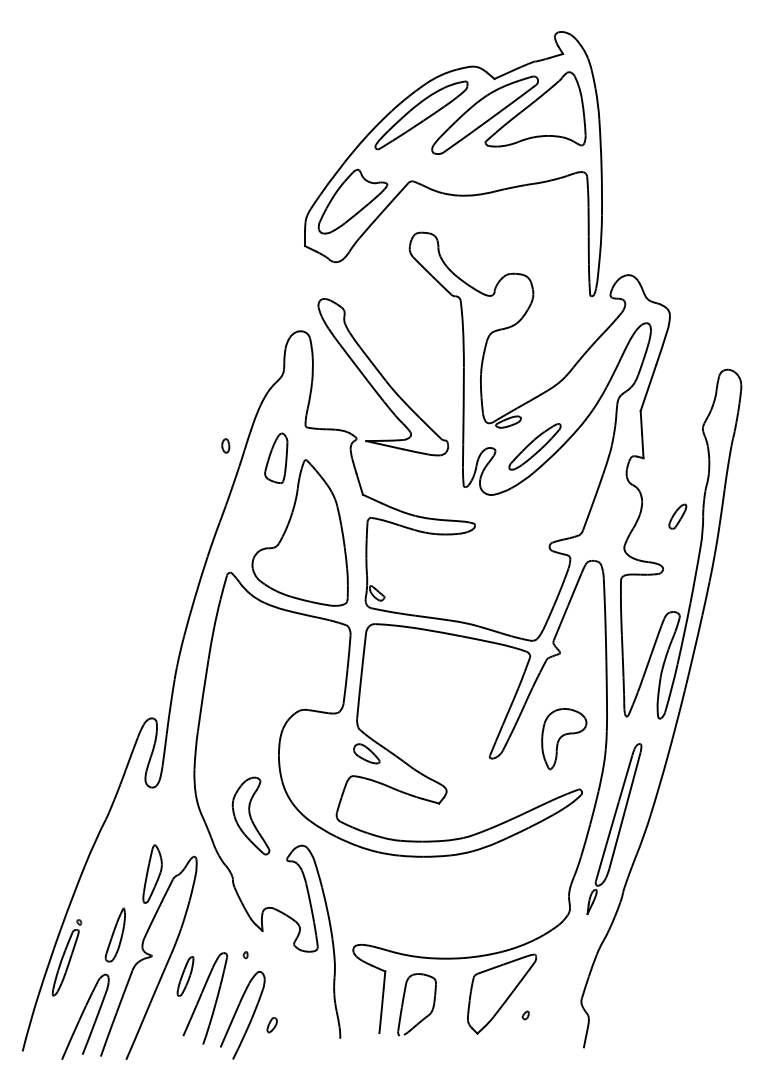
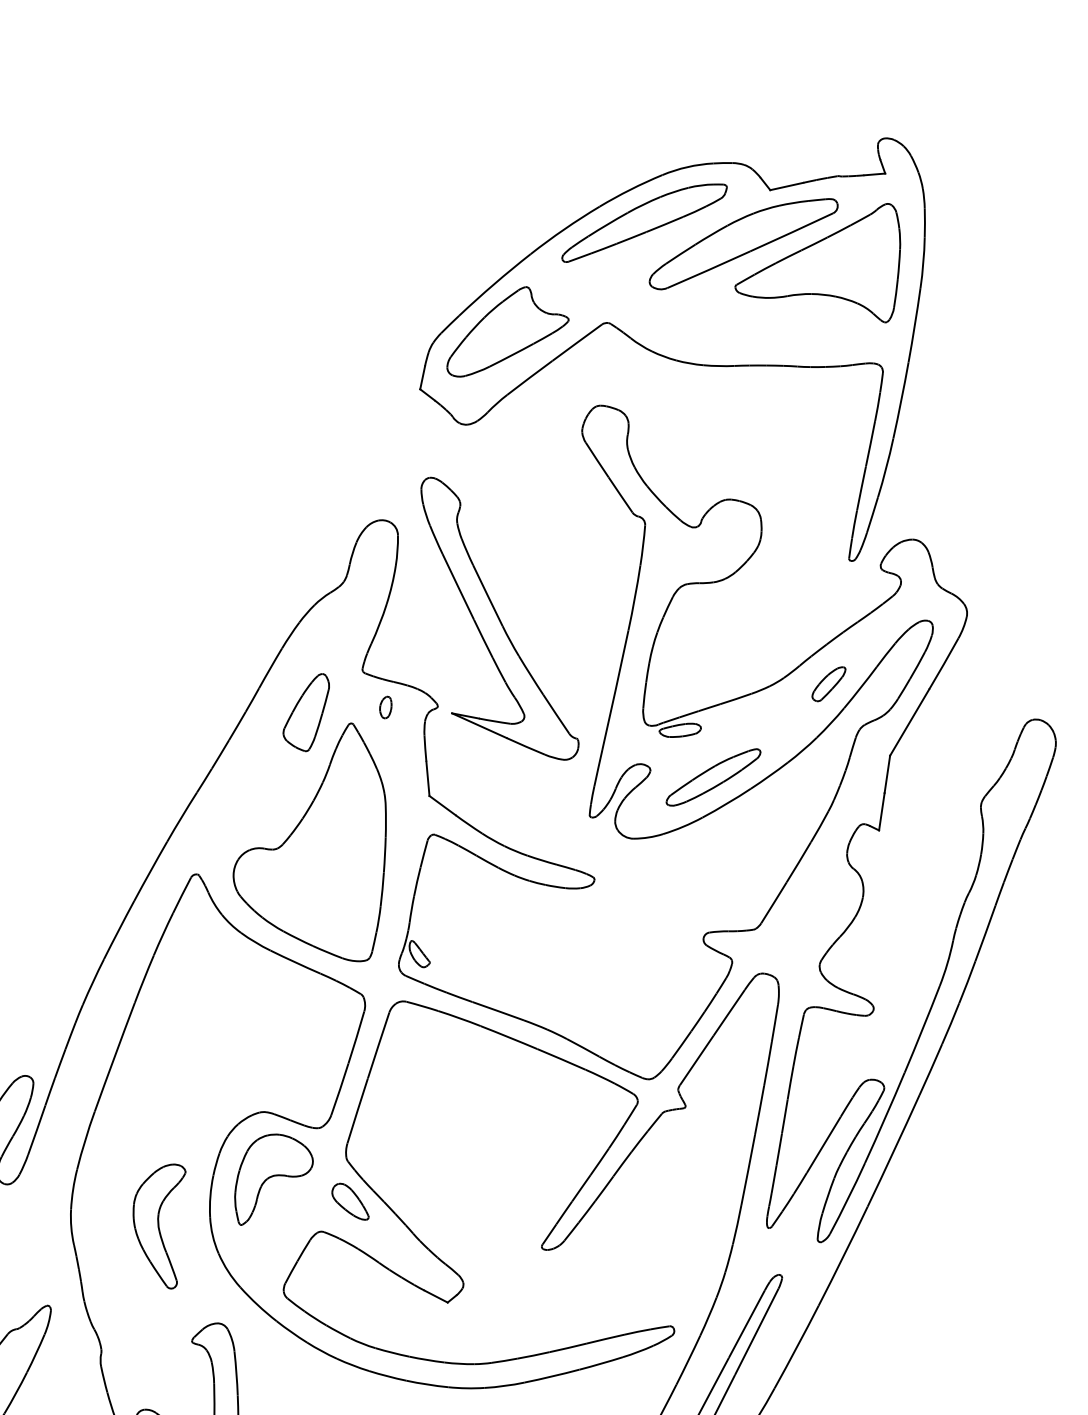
part: (225, 445) -> (385, 706), moved
part: (677, 516) -> (828, 683), moved
part: (564, 739) -> (273, 1182), moved
part: (250, 815) -> (158, 1222), moved

